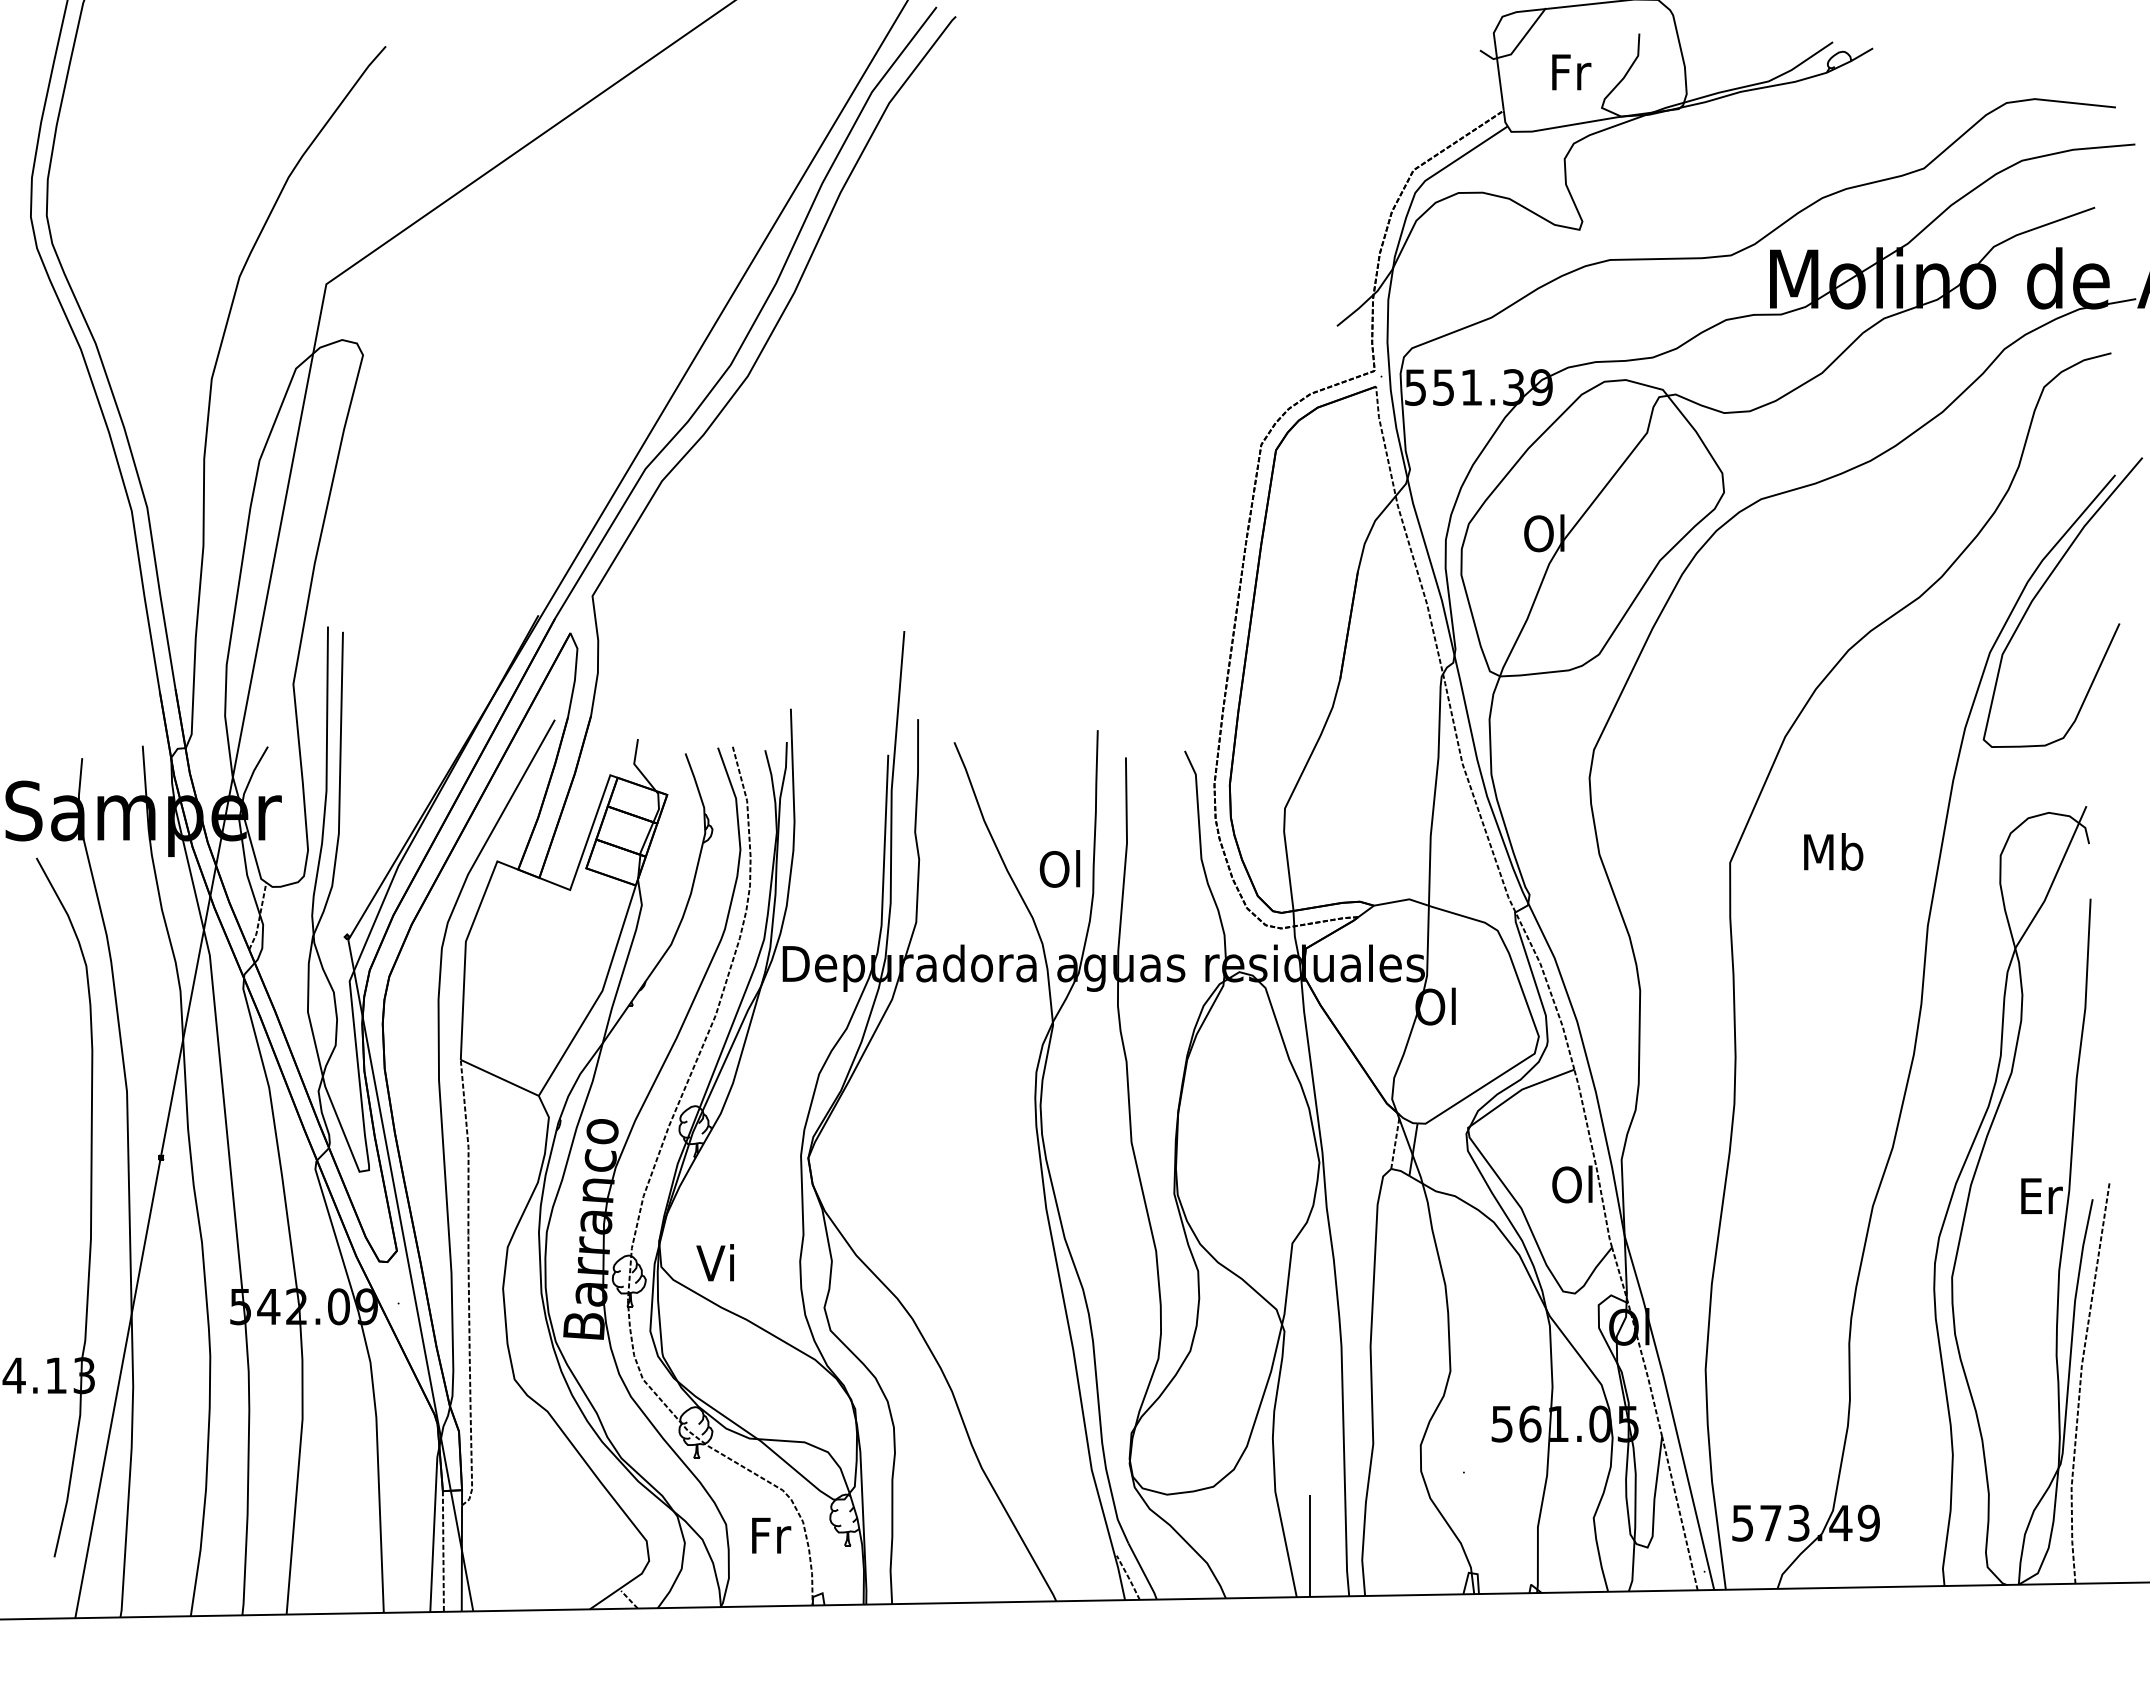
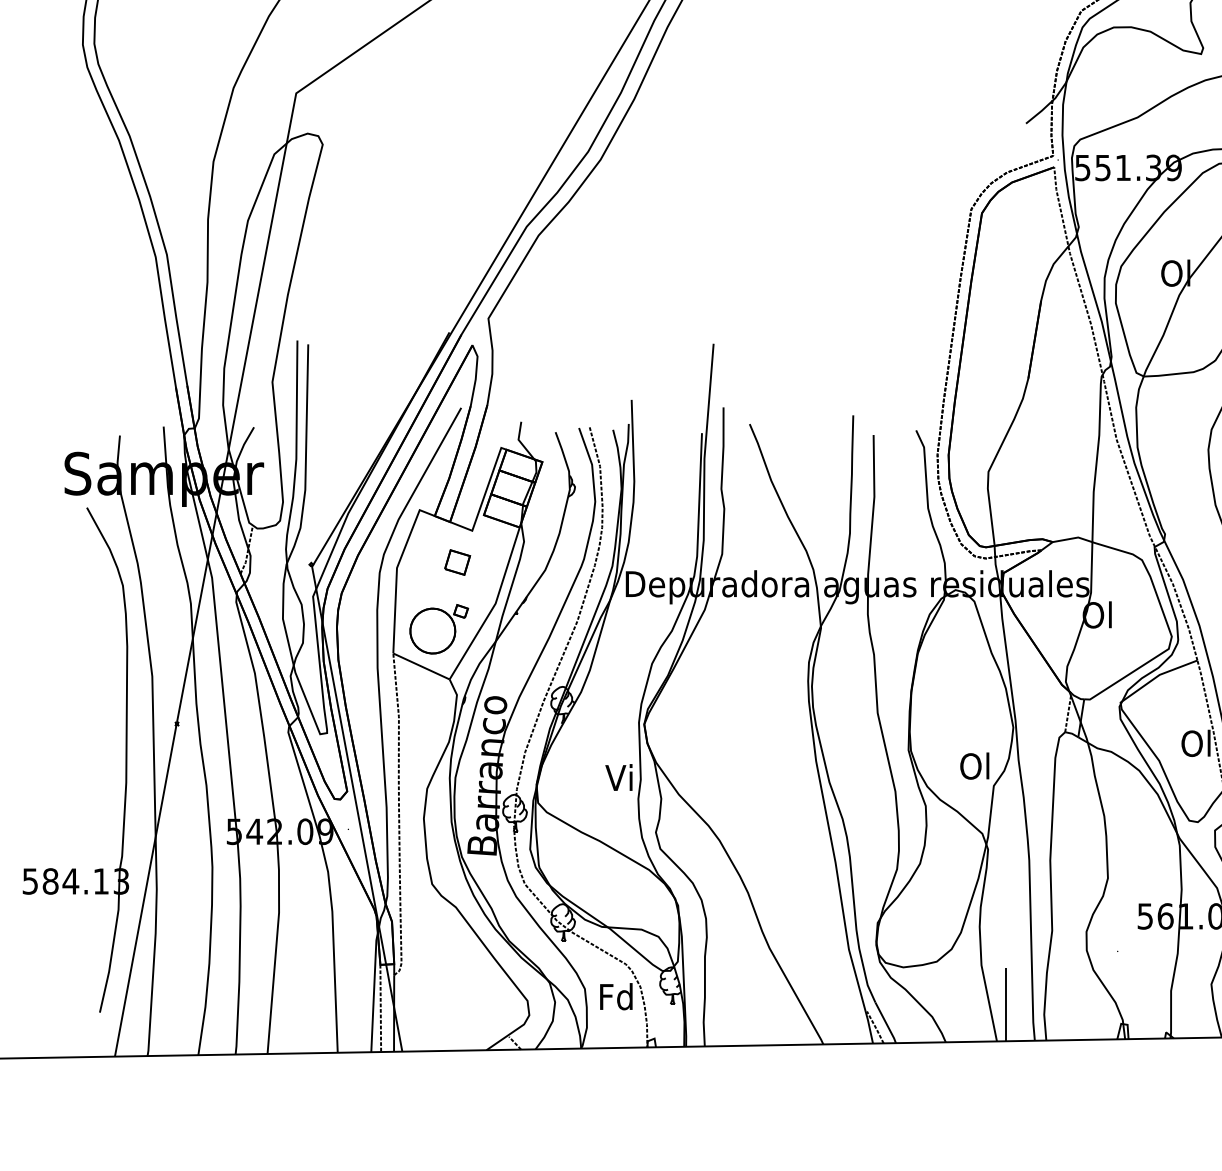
text: (1059, 868) -> (974, 765), moved
part: (549, 934) -> (457, 562), added
part: (524, 1025) -> (439, 628), added
text: (714, 1262) -> (618, 777), moved
text: (769, 1535) -> (616, 996), Fr -> Fd

